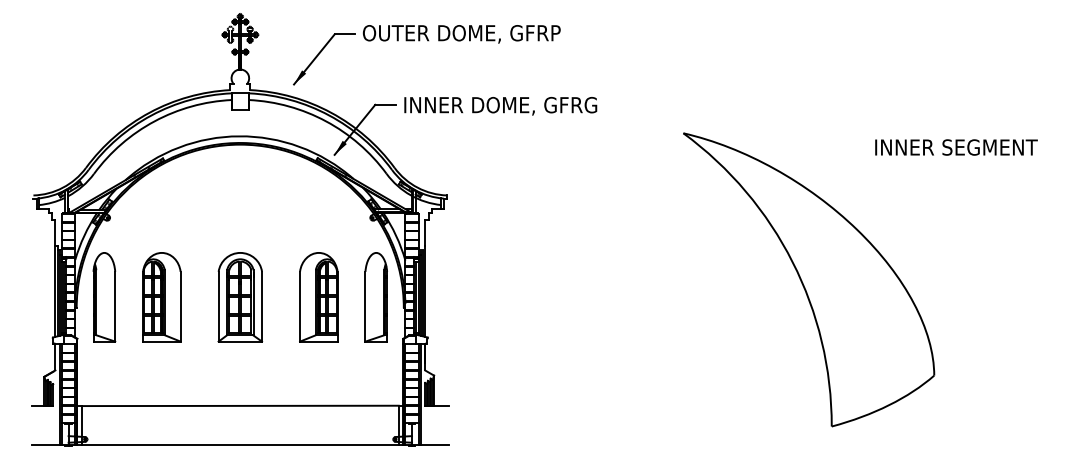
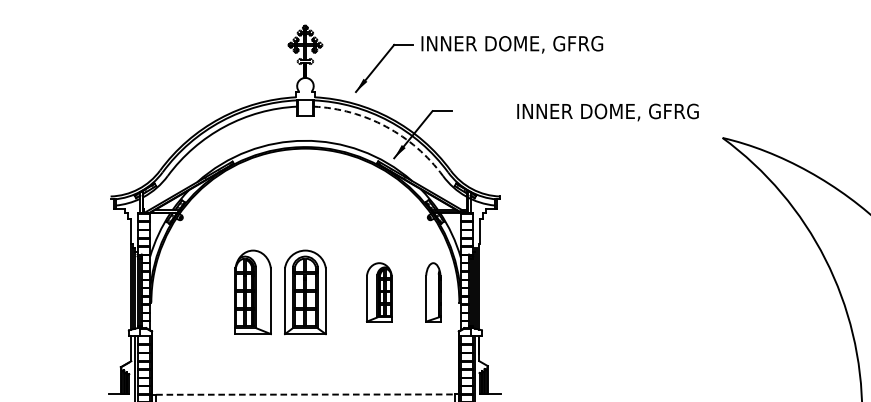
text: (461, 34) -> (513, 44), OUTER DOME, GFRP -> INNER DOME, GFRG
text: (500, 106) -> (607, 112), moved
arc: (326, 121) -> (386, 126), solid -> dashed
part: (104, 297) -> (177, 292), removed
part: (161, 297) -> (252, 292), moved
part: (318, 297) -> (379, 292), size x0.7
part: (375, 297) -> (432, 292), size x0.7
line: (240, 405) -> (305, 394), solid -> dashed

